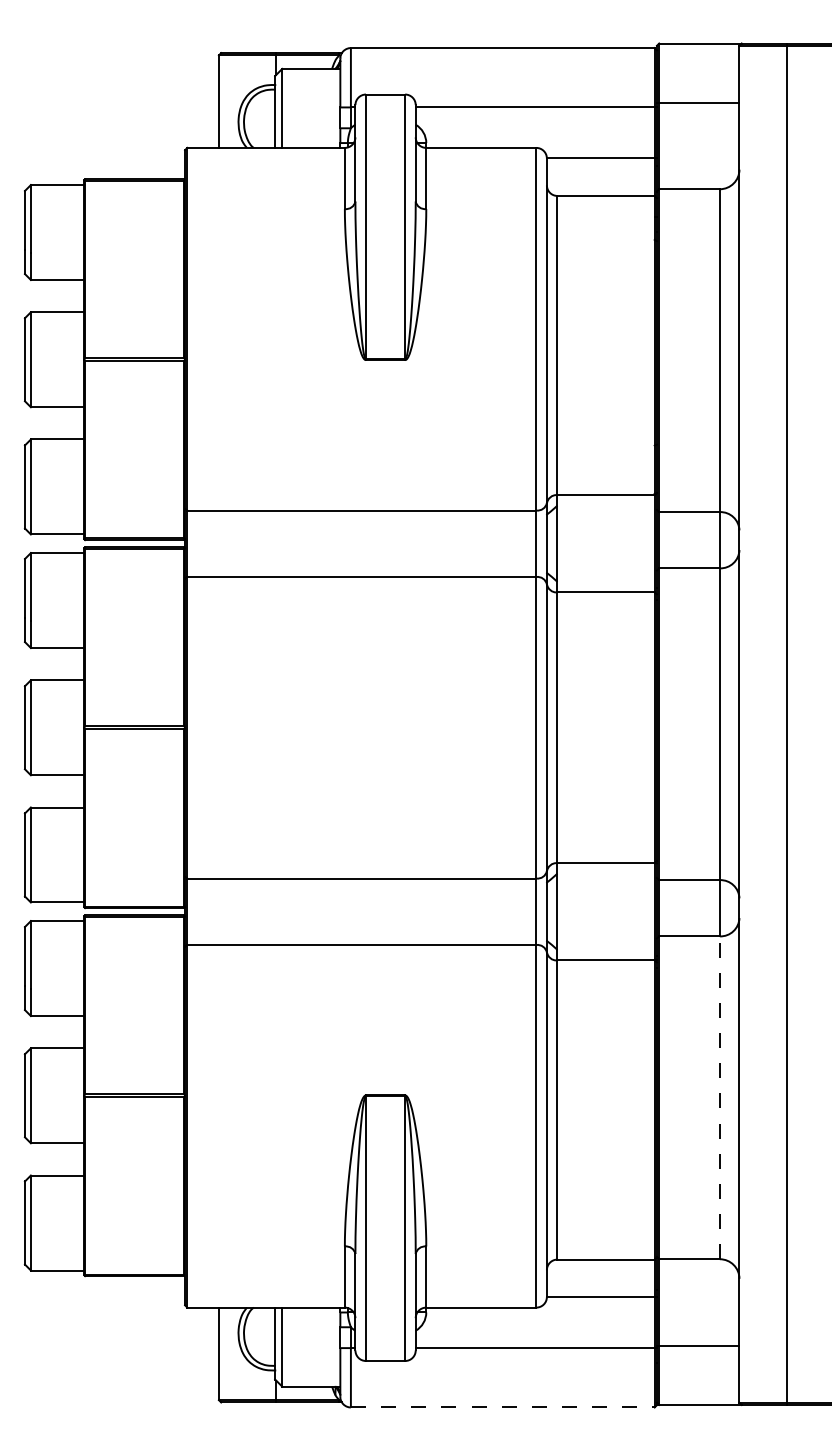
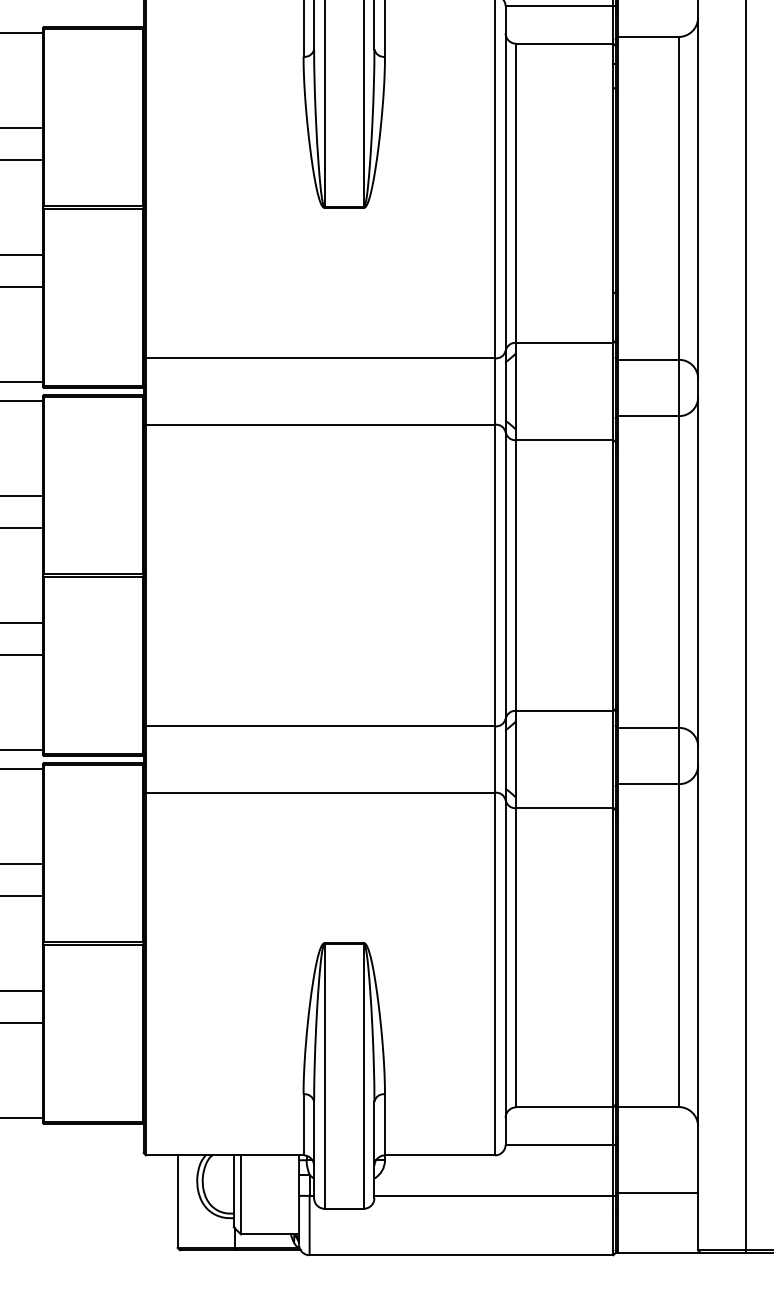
line: (719, 1097) -> (678, 945), dashed -> solid
line: (502, 1407) -> (461, 1255), dashed -> solid

